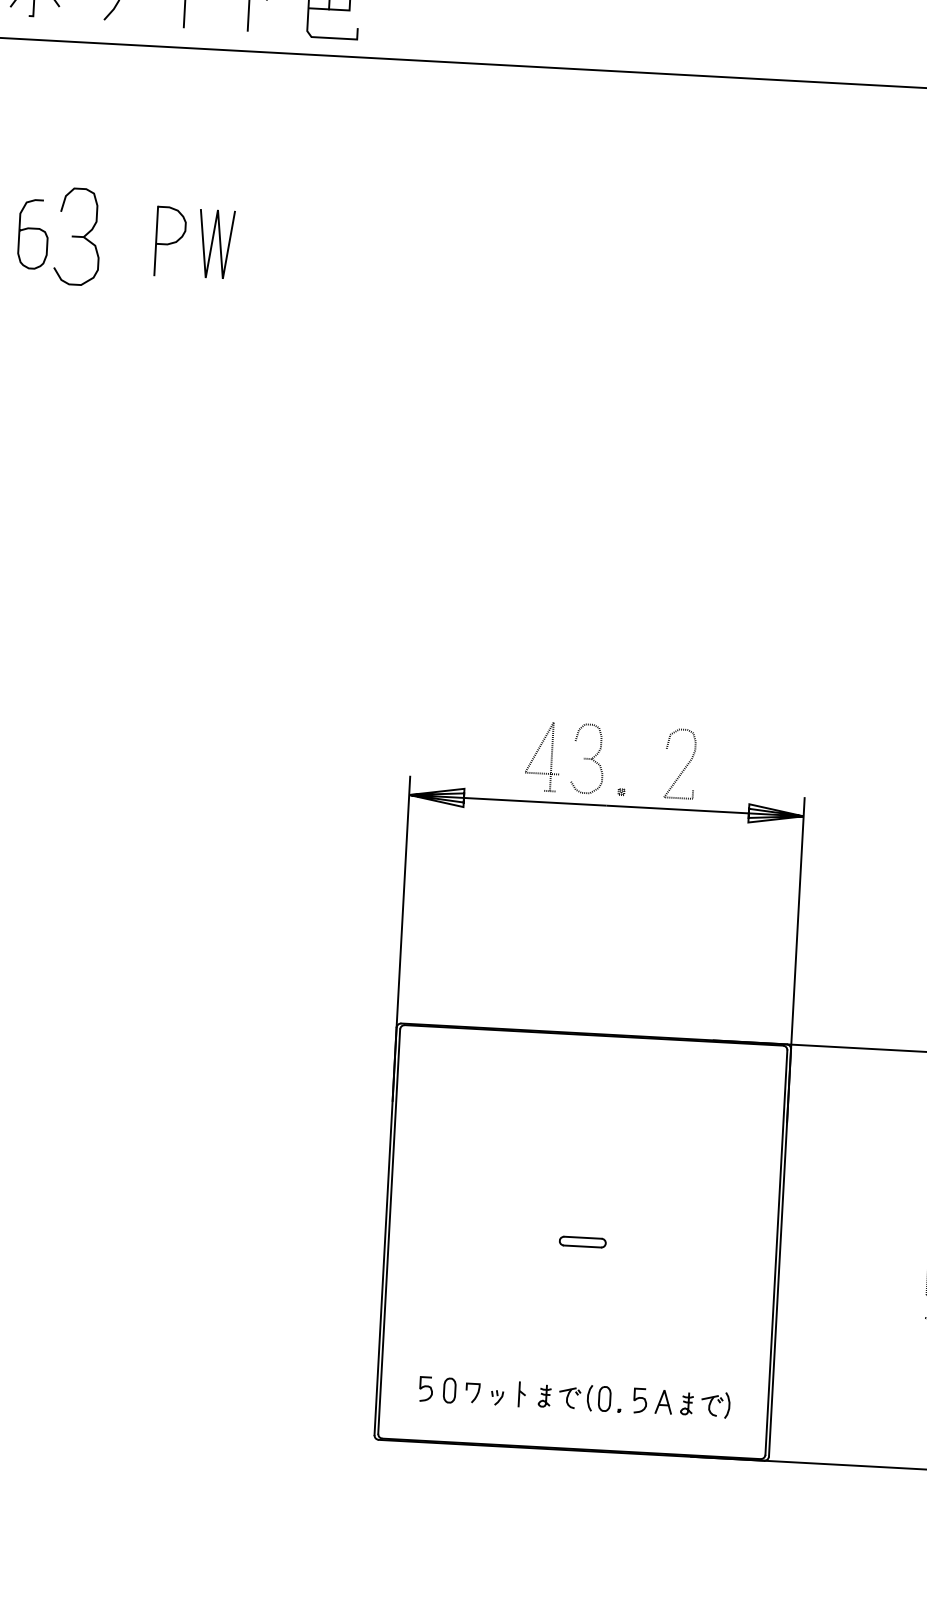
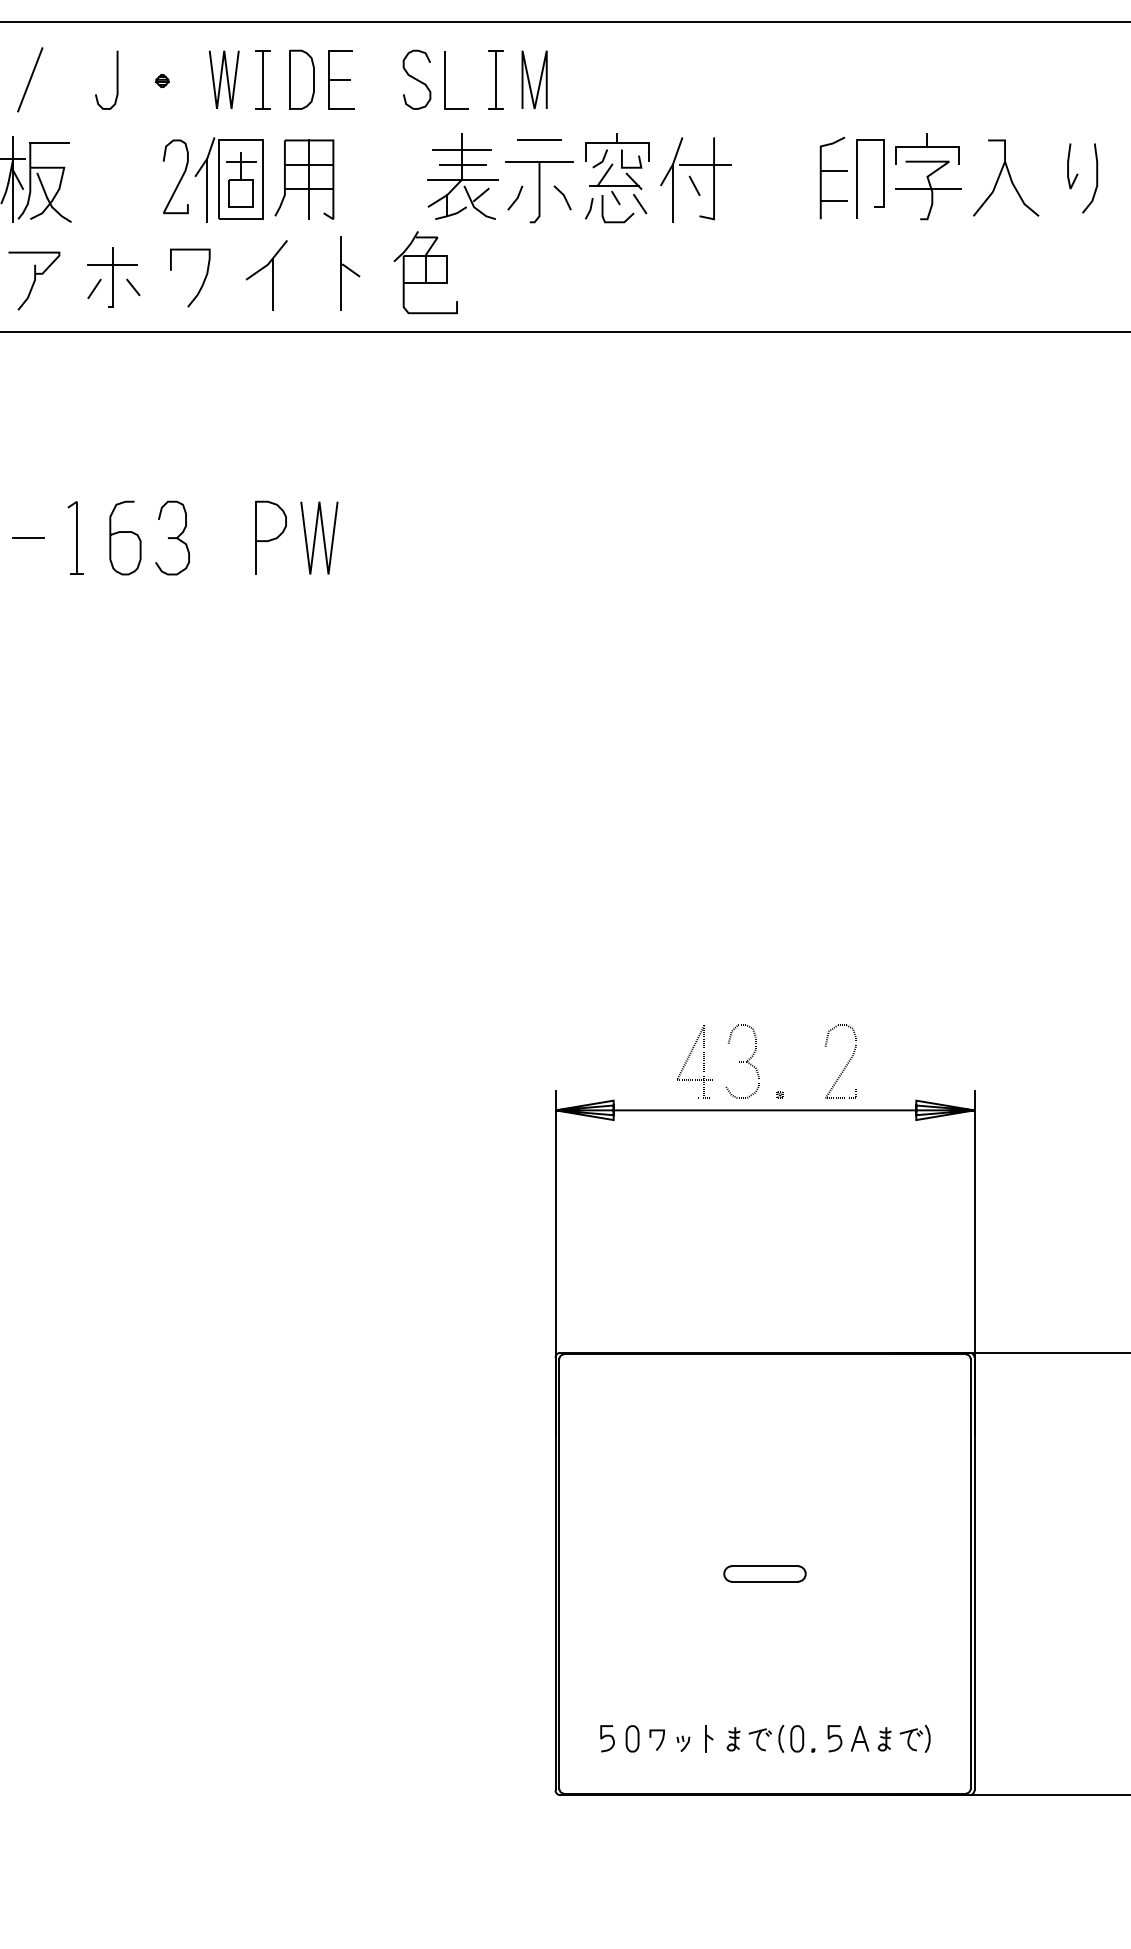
part: (77, 236) -> (172, 537), size x0.71
part: (582, 1241) -> (764, 1573), size x1.67

